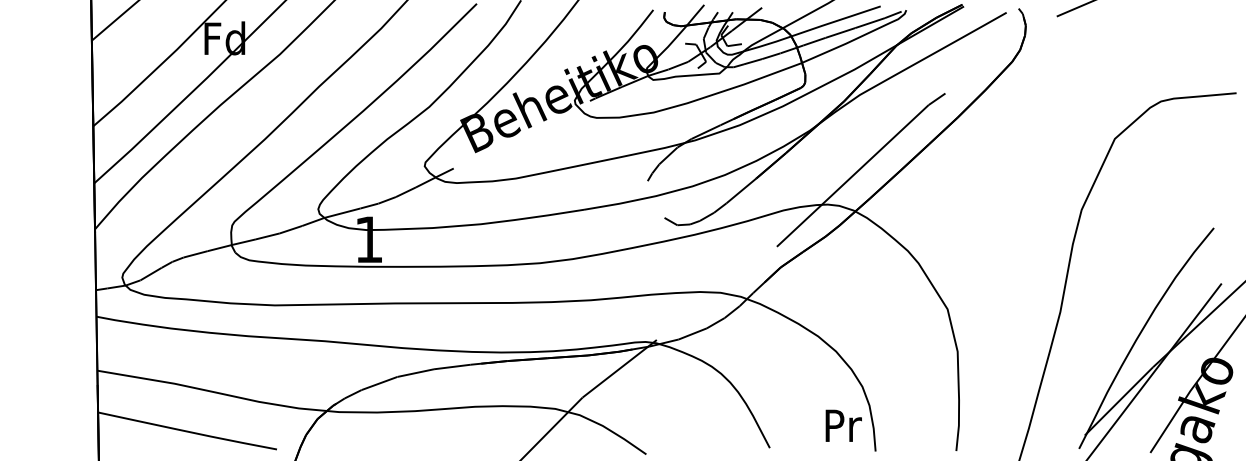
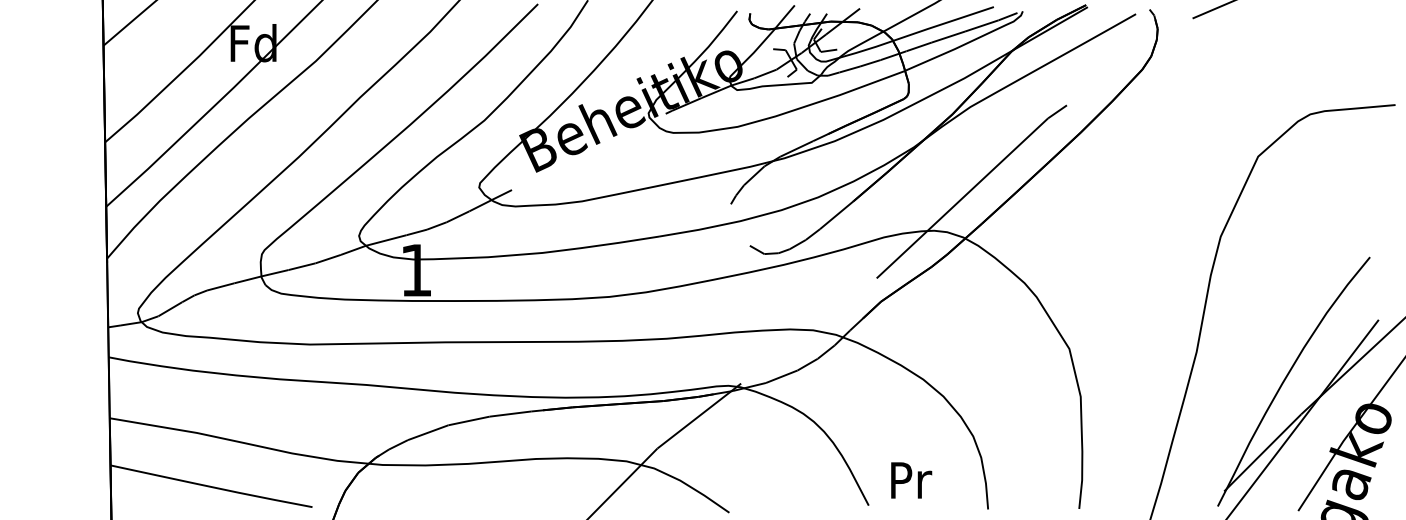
text: (843, 425) -> (911, 480), moved

